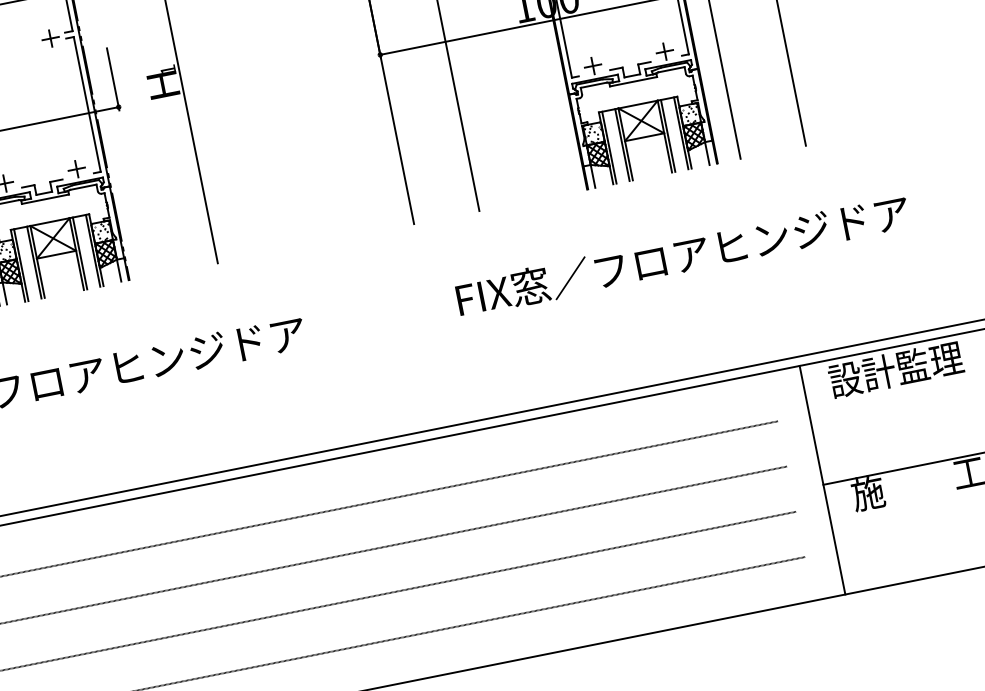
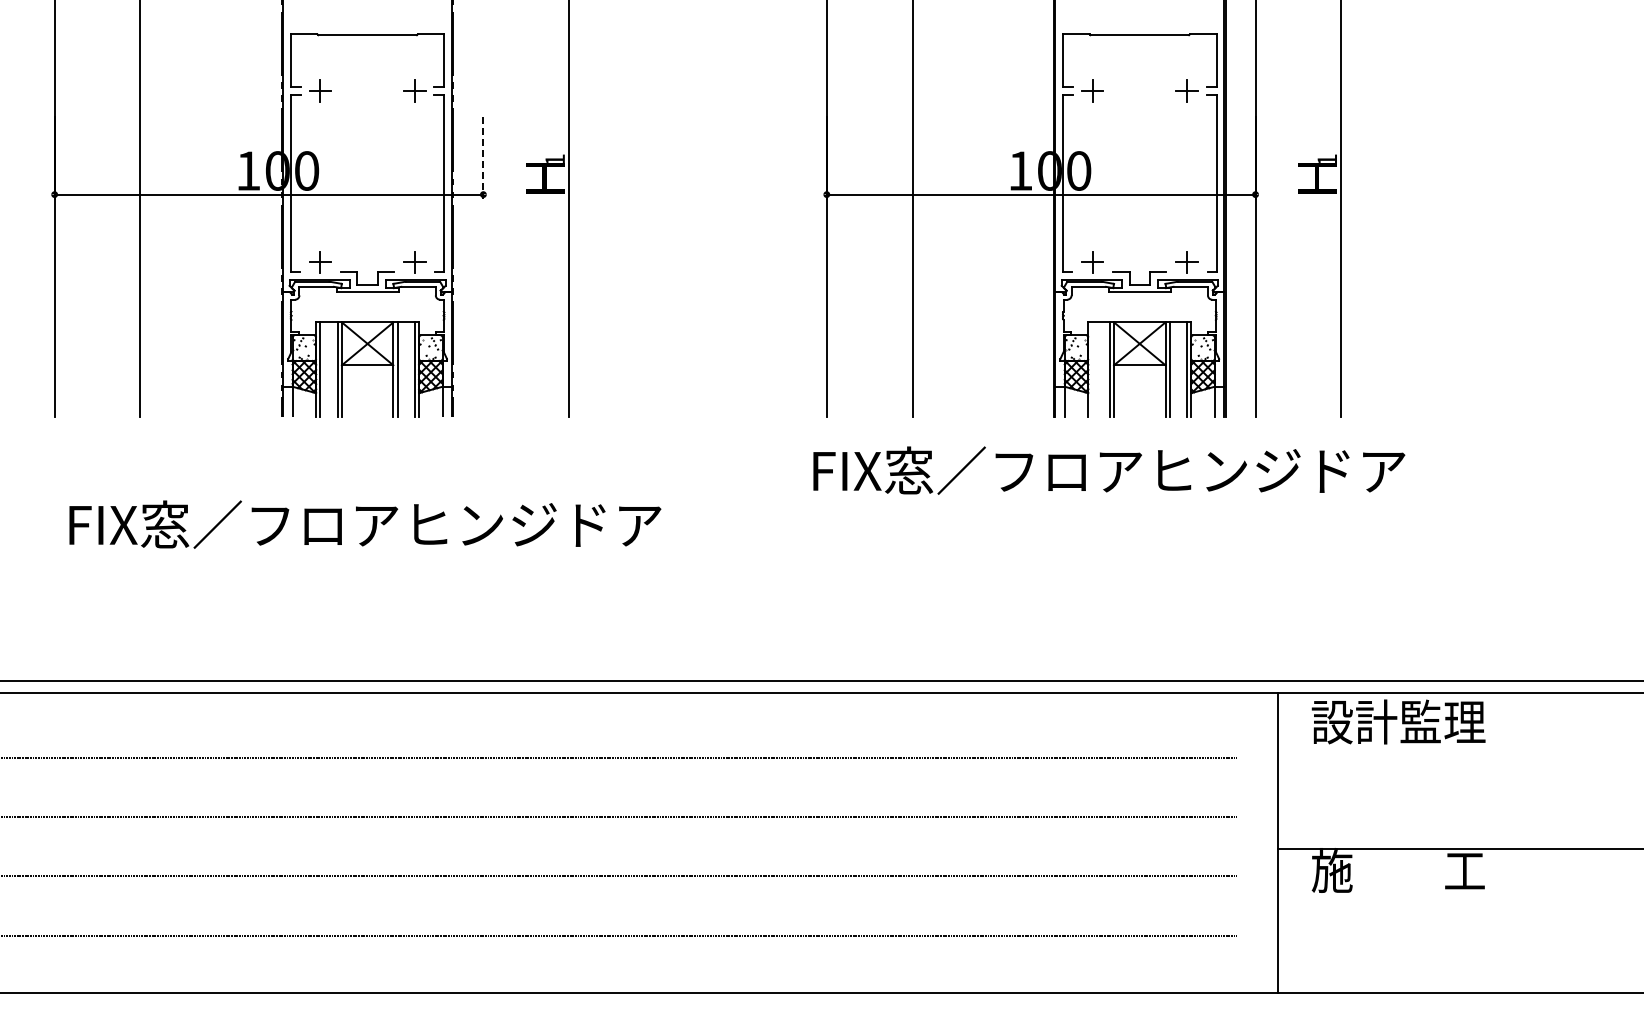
line: (113, 79) -> (483, 158), solid -> dashed
line: (609, 147) -> (1092, 369), removed
text: (683, 255) -> (1109, 470), moved

